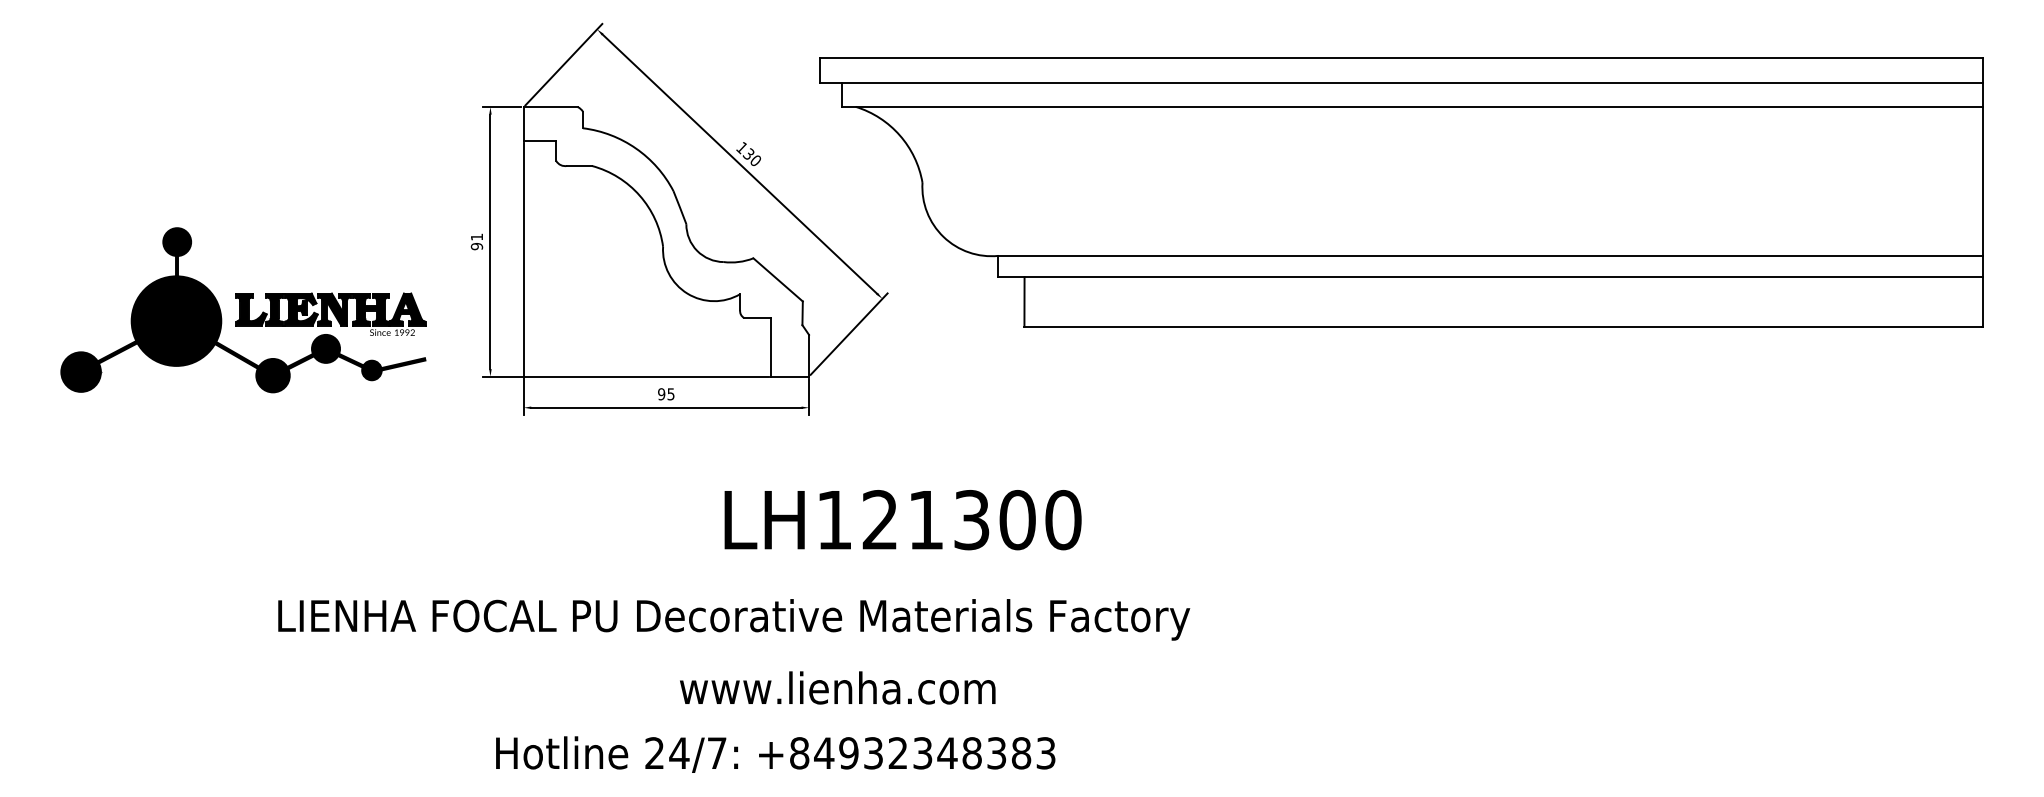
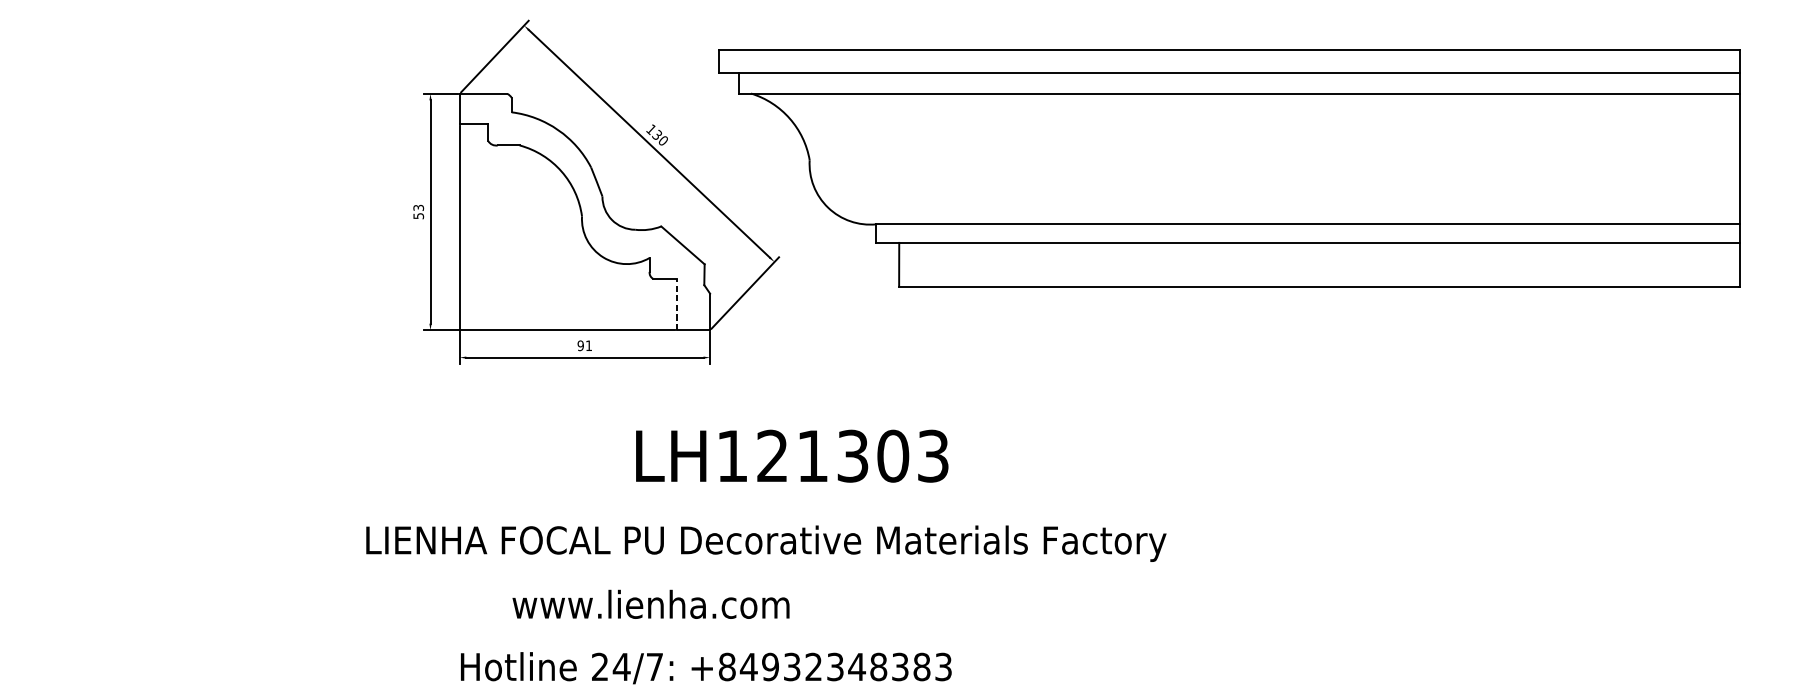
text: (476, 241) -> (418, 211), 91 -> 53
part: (243, 310) -> (213, 272), removed
line: (771, 346) -> (677, 303), solid -> dashed
text: (670, 394) -> (588, 345), 95 -> 91
text: (1063, 520) -> (933, 456), LH121300 -> LH121303
text: (734, 619) -> (766, 543), moved
text: (837, 687) -> (650, 604), moved
text: (775, 754) -> (706, 668), moved

